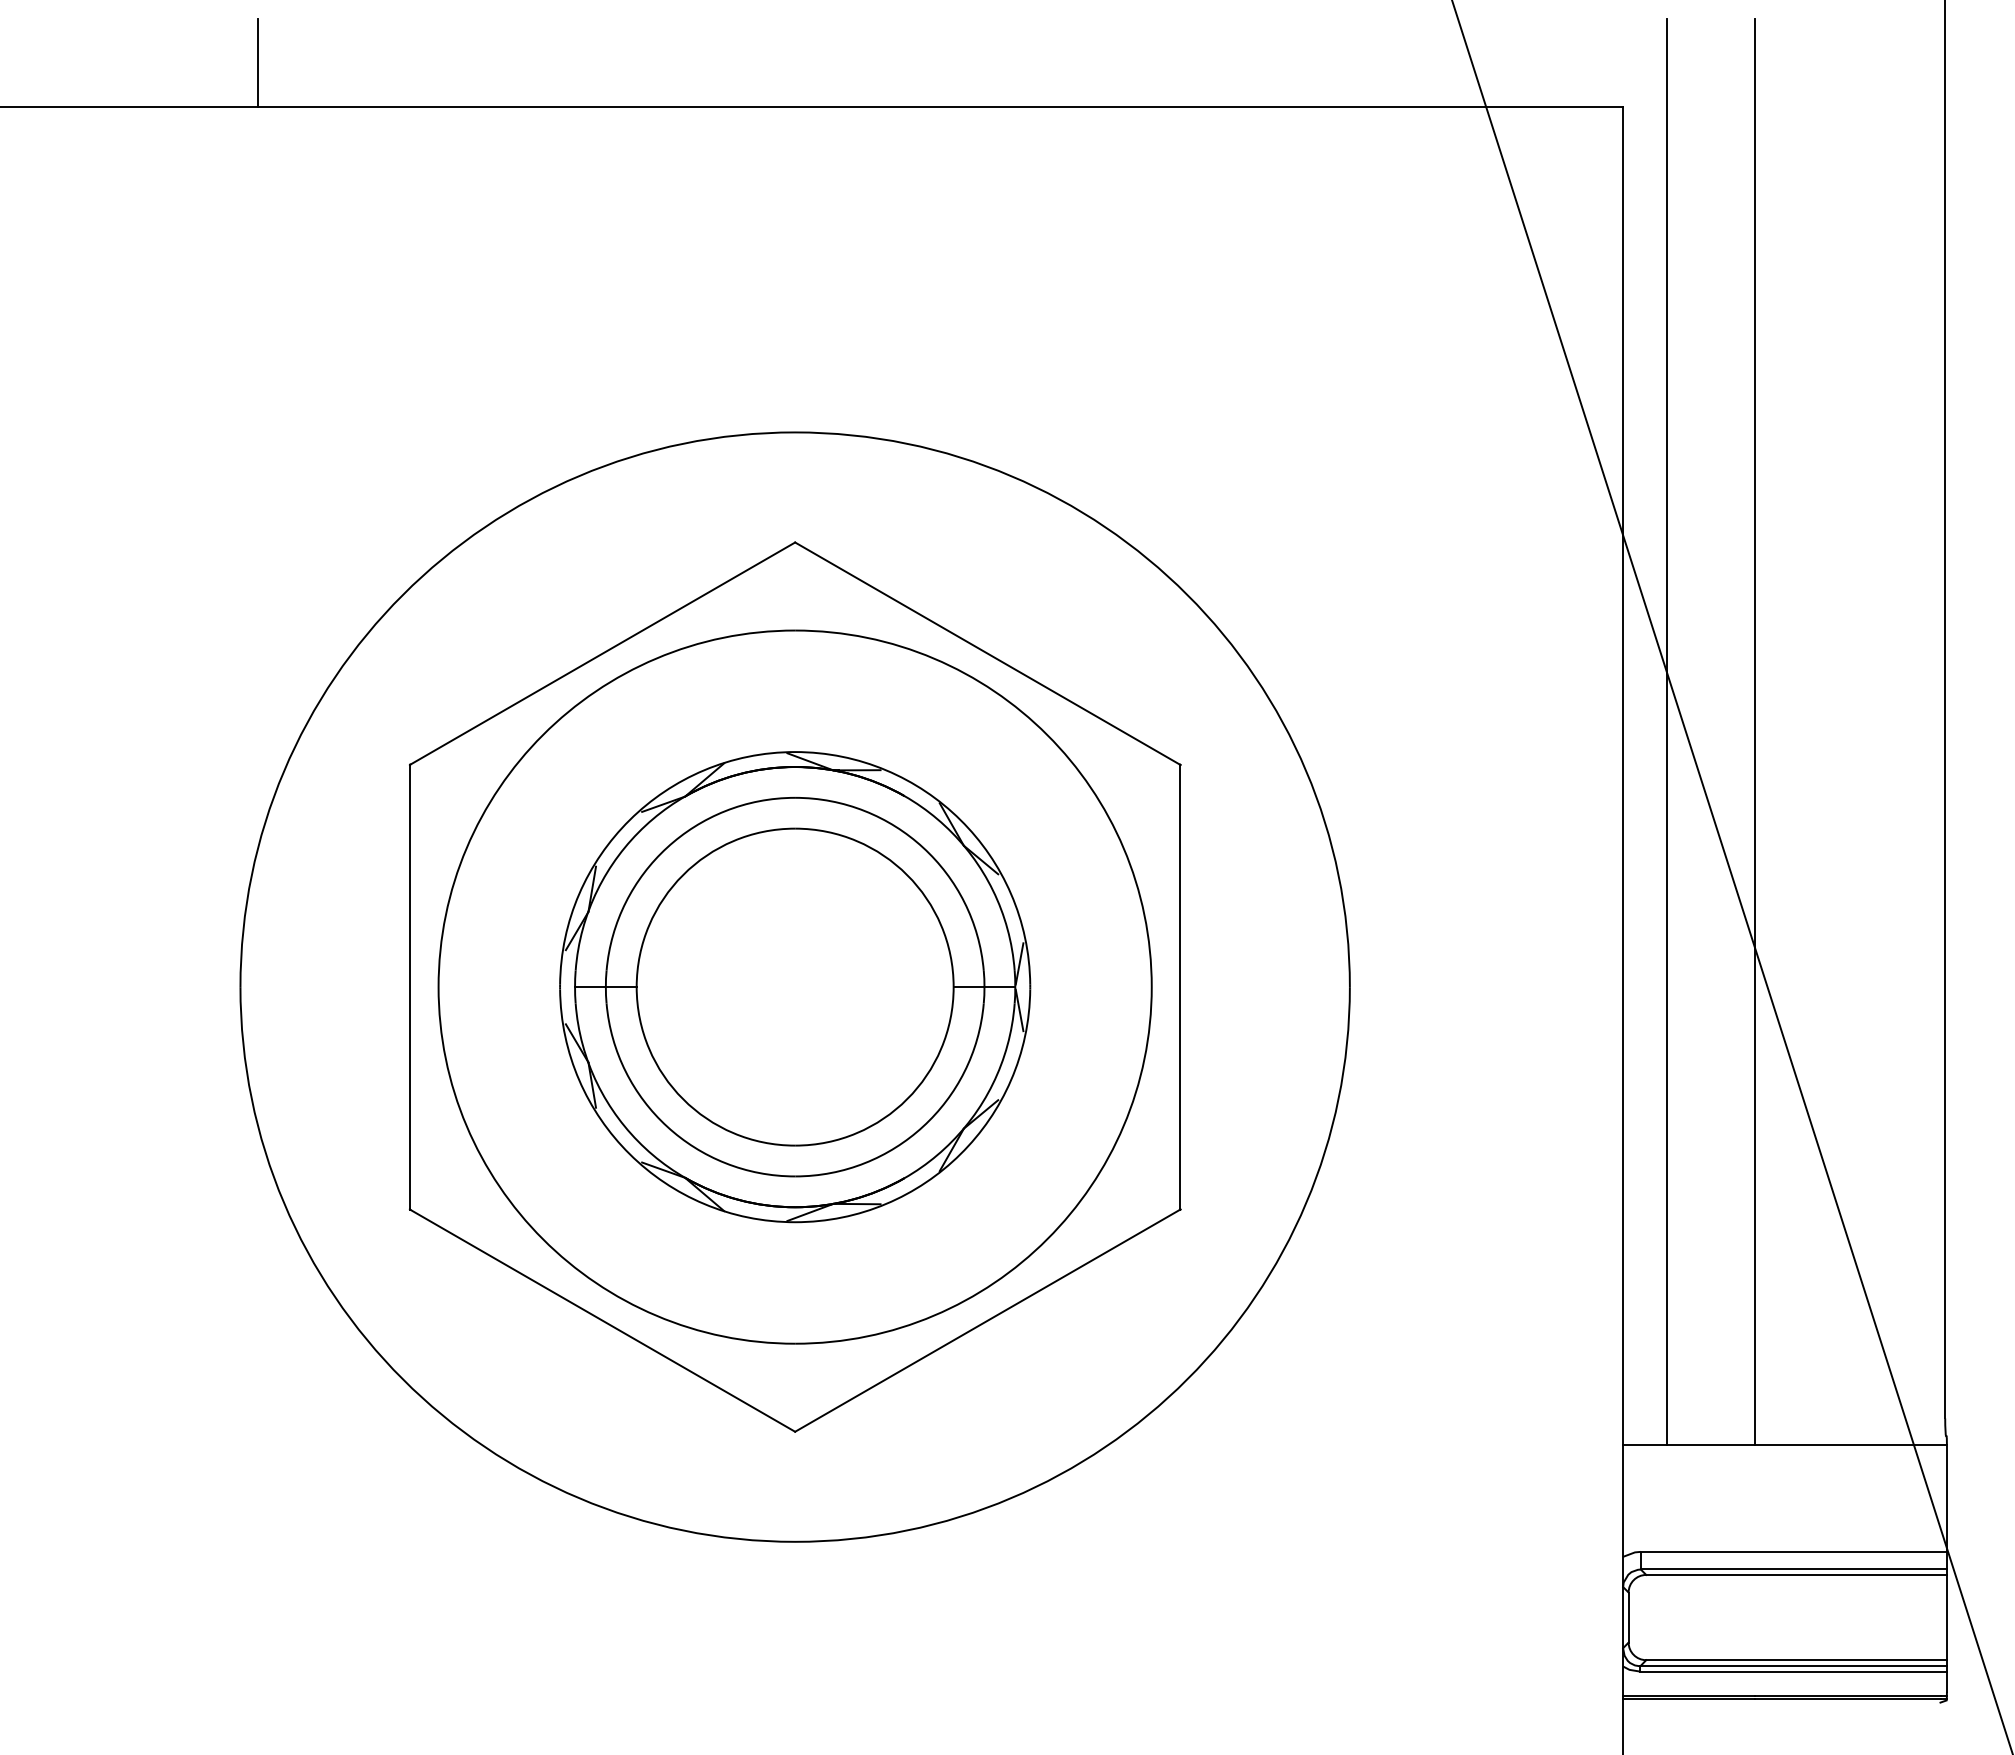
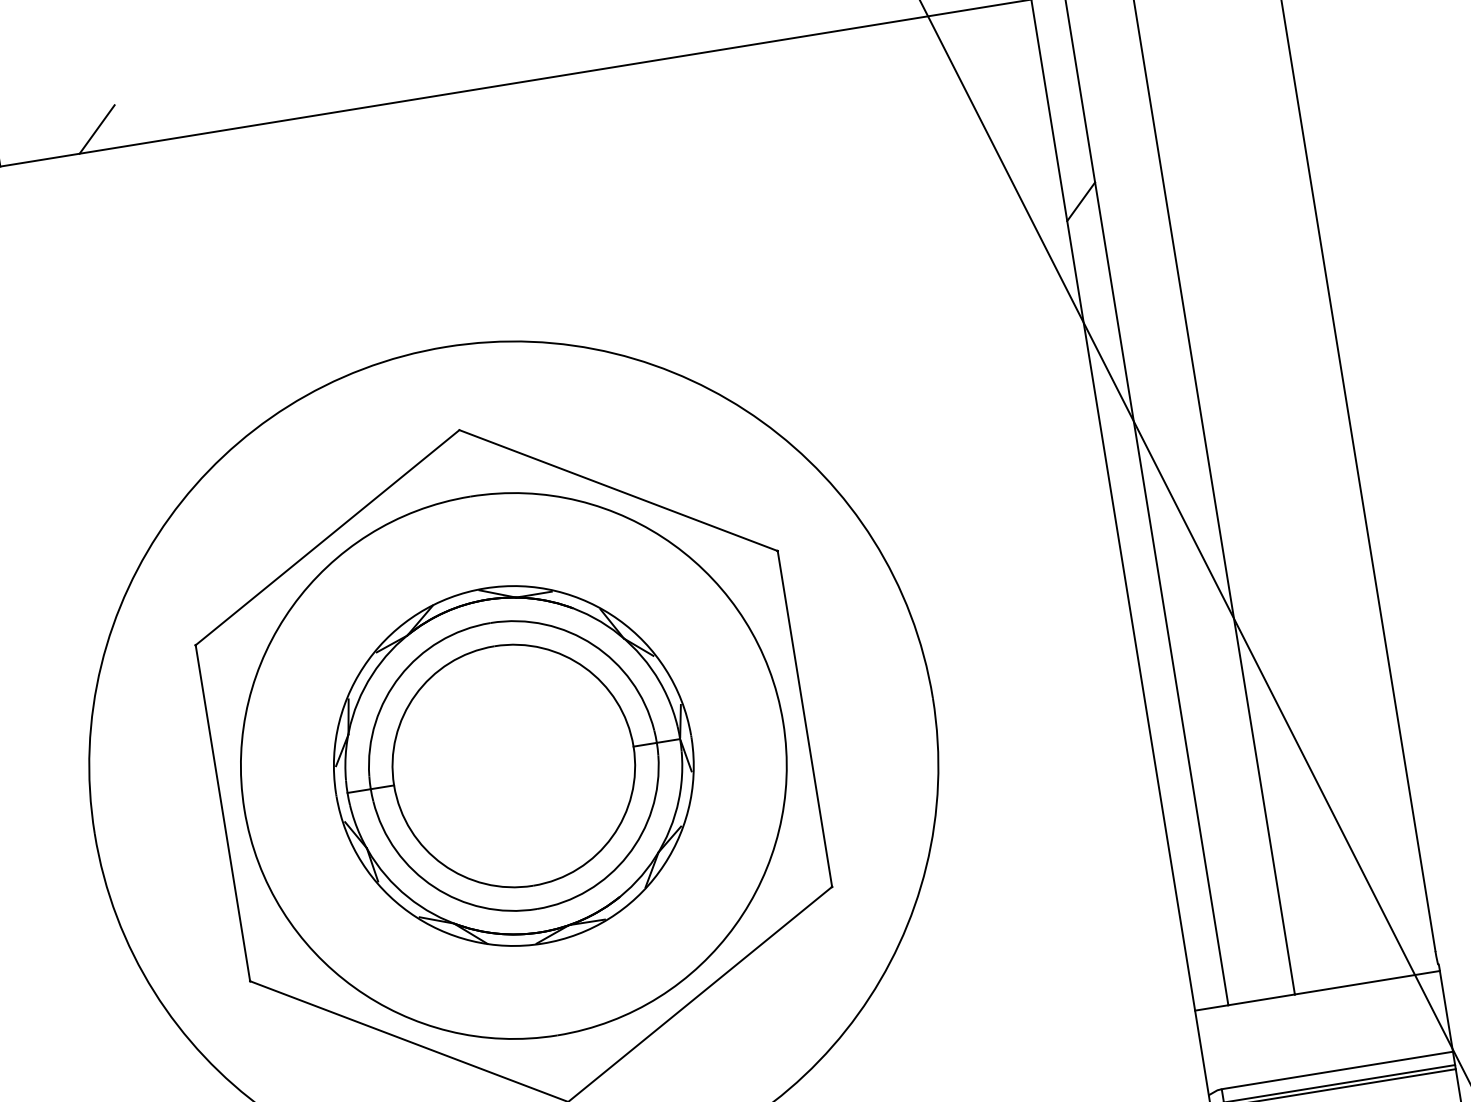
line: (390, 78) -> (96, 129), added
line: (1644, 377) -> (1080, 201), added

